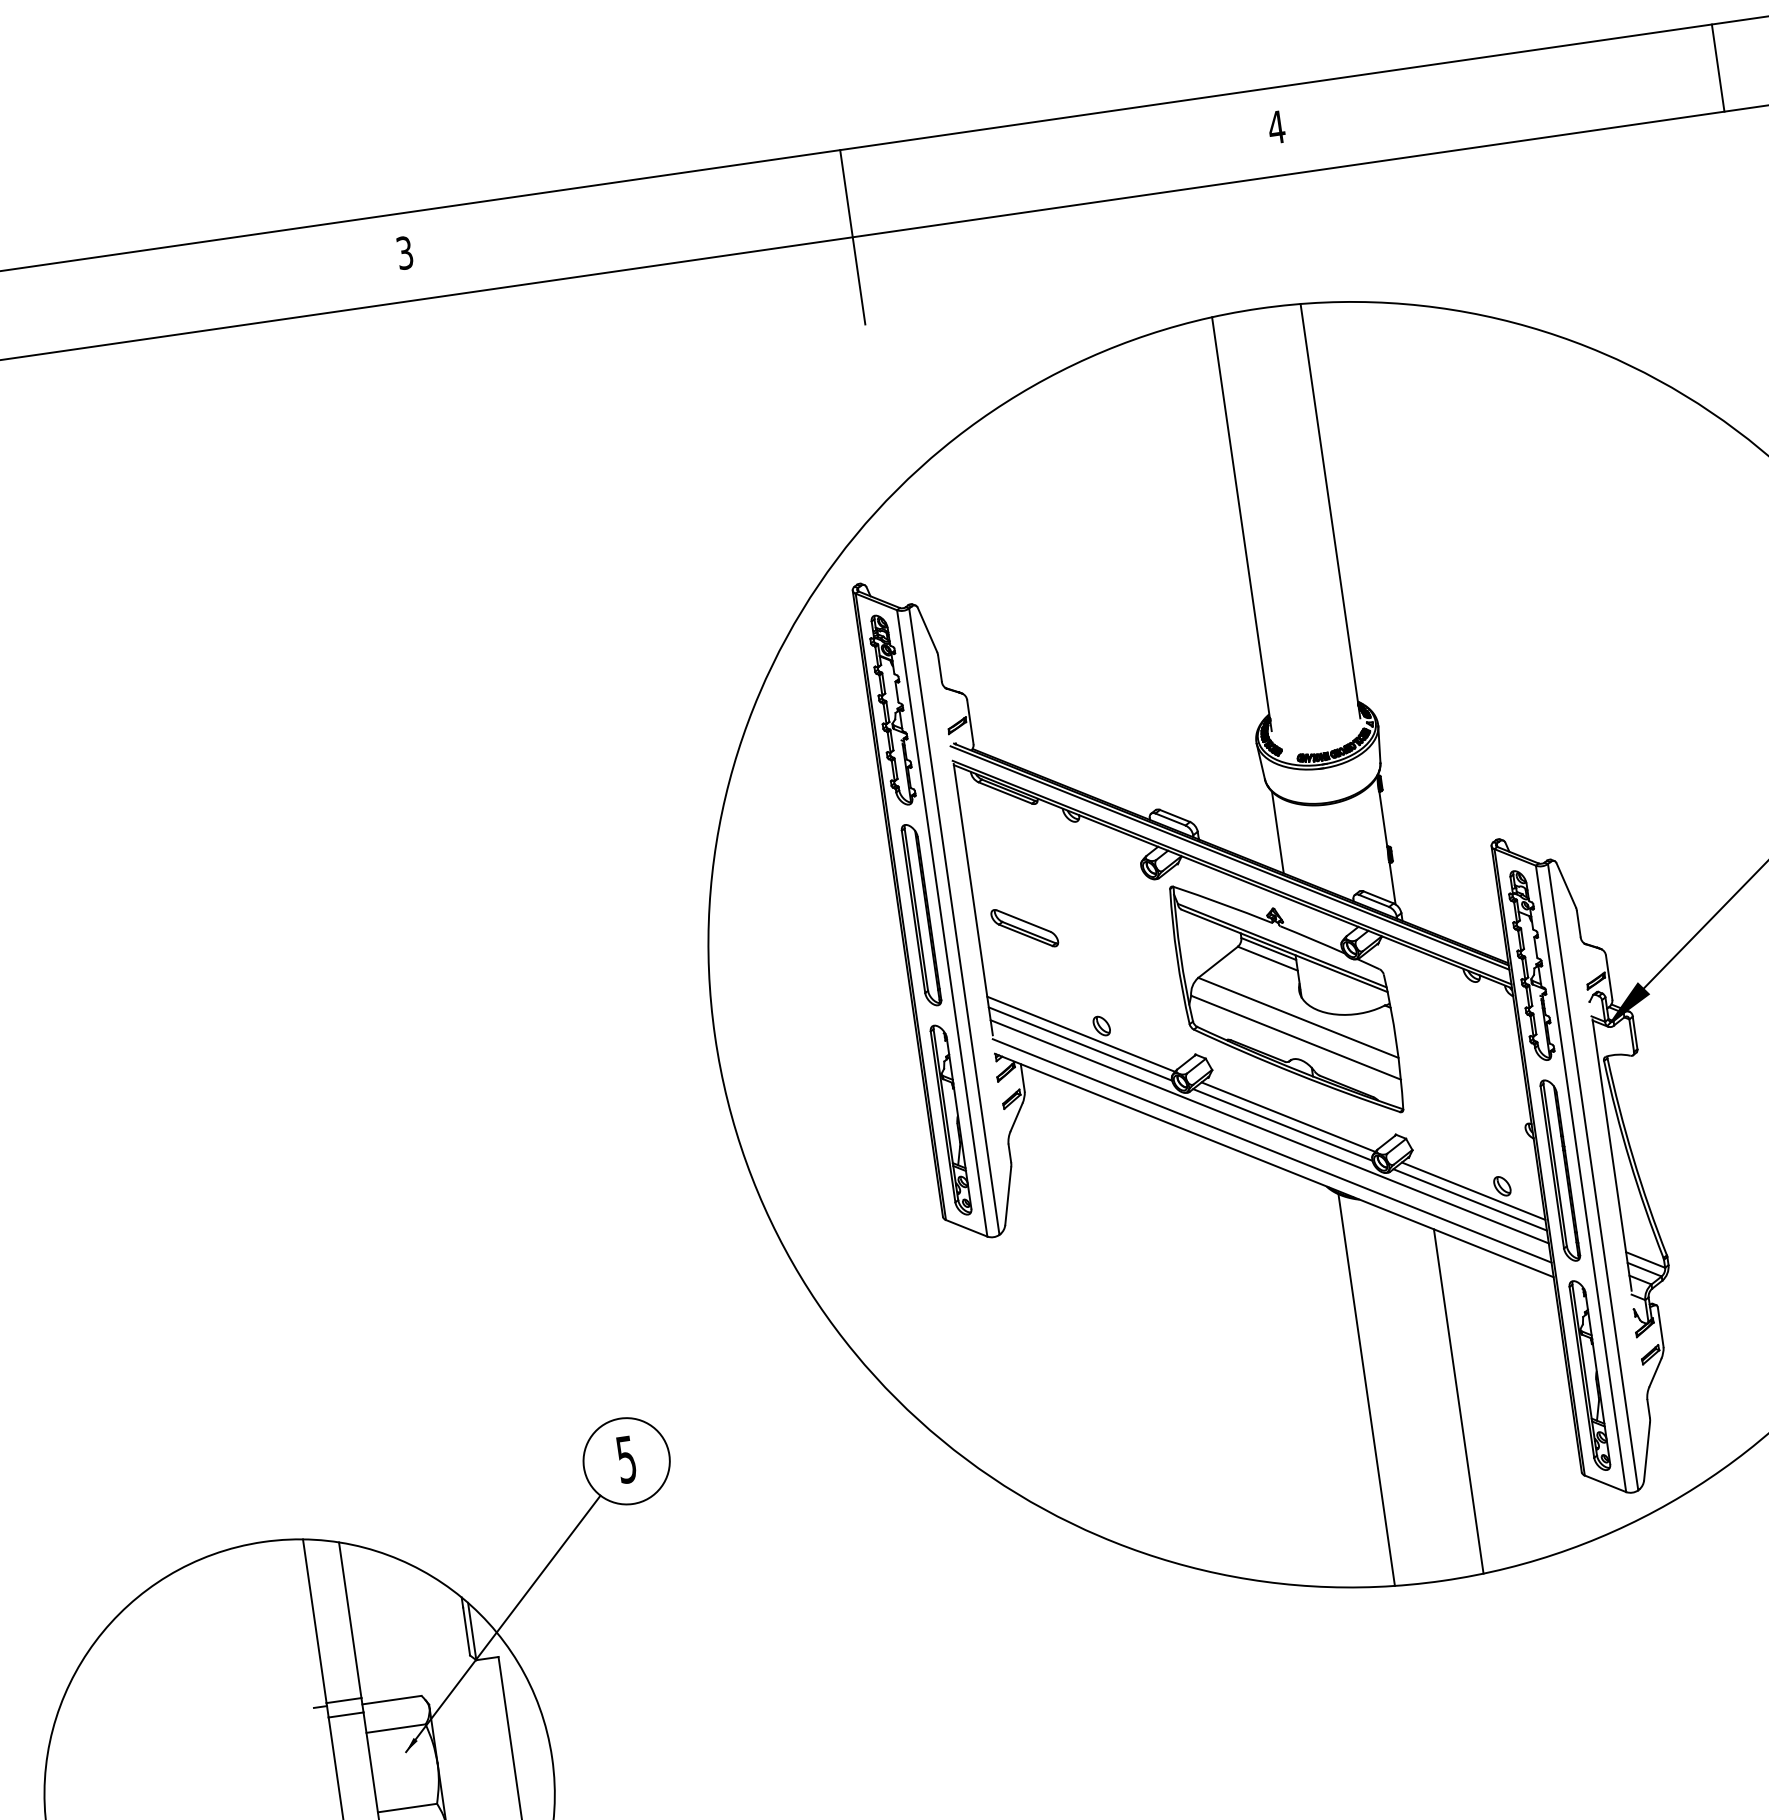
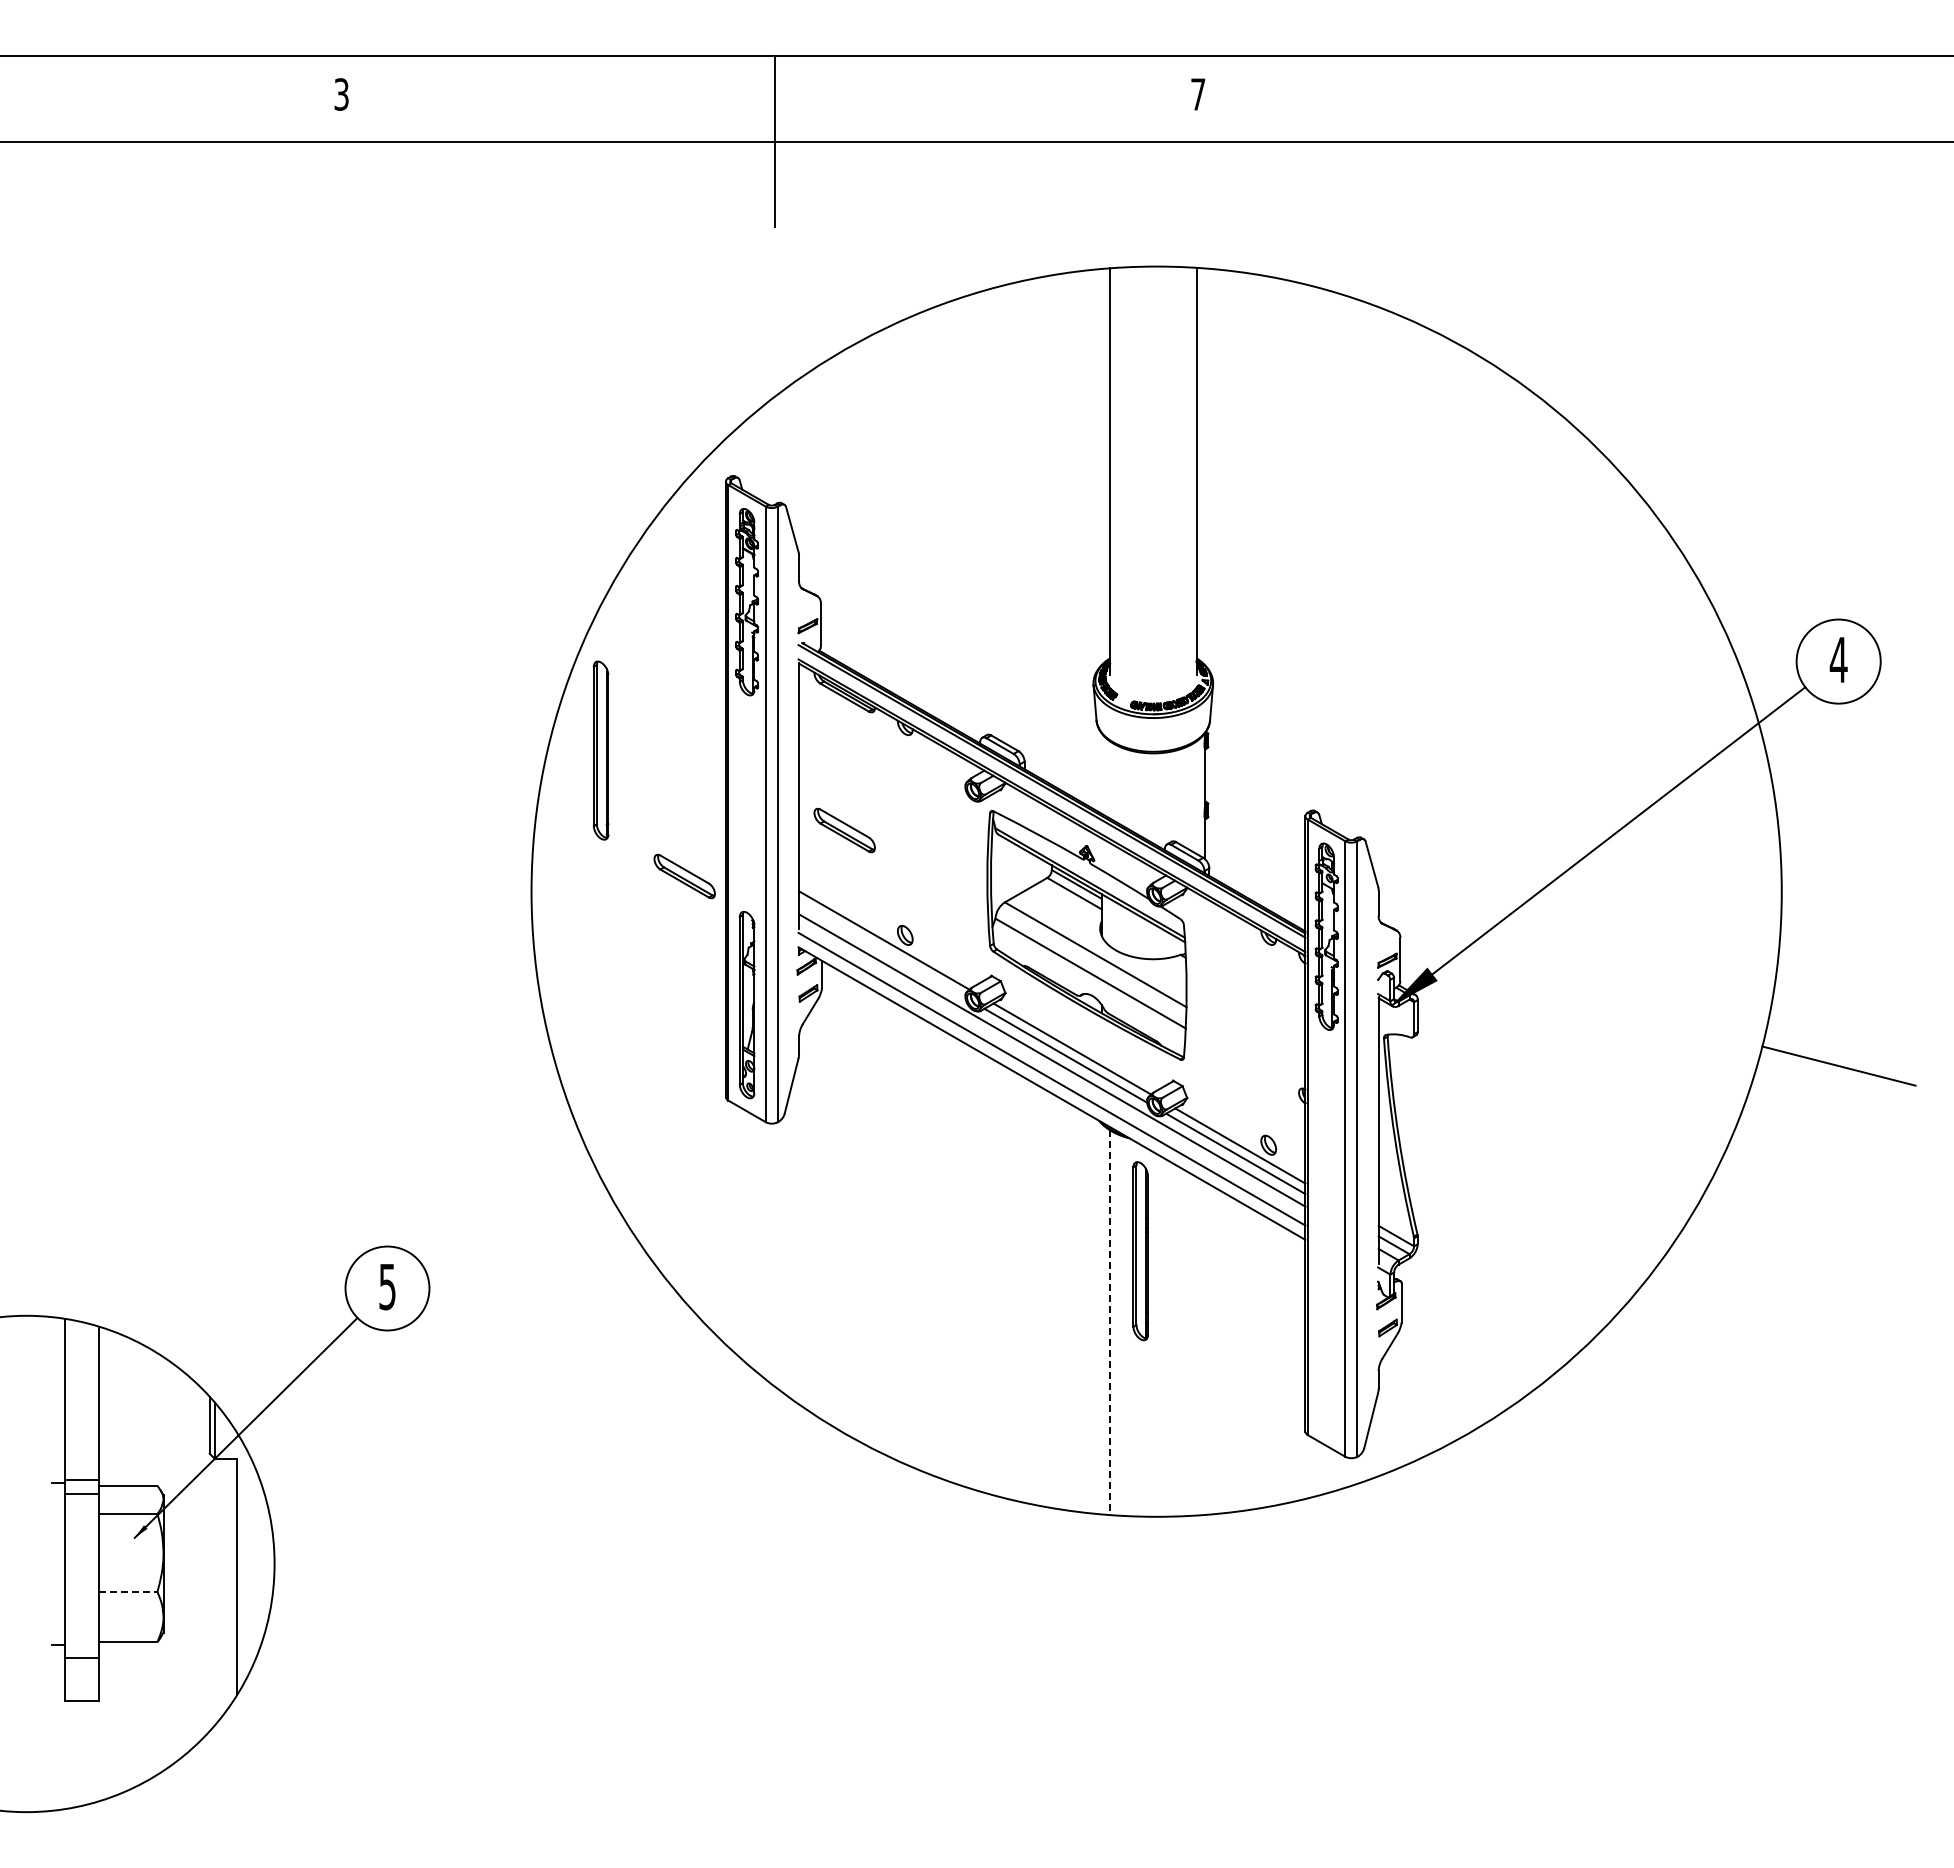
line: (1718, 67) -> (1631, 98), removed
text: (1275, 127) -> (1197, 94), 4 -> 7
line: (1277, 832) -> (1101, 773), removed
part: (920, 915) -> (600, 750), moved
part: (868, 998) -> (684, 876), added
line: (1080, 1043) -> (882, 949), removed
part: (1560, 1170) -> (1140, 1251), moved
part: (1589, 1375) -> (1326, 1339), removed
line: (1366, 1391) -> (1109, 1323), solid -> dashed
line: (1458, 1401) -> (1196, 1346), removed
line: (407, 1807) -> (128, 1591), solid -> dashed

